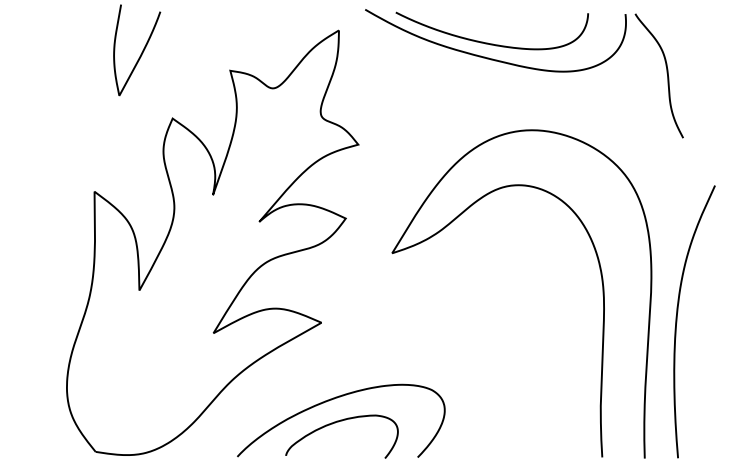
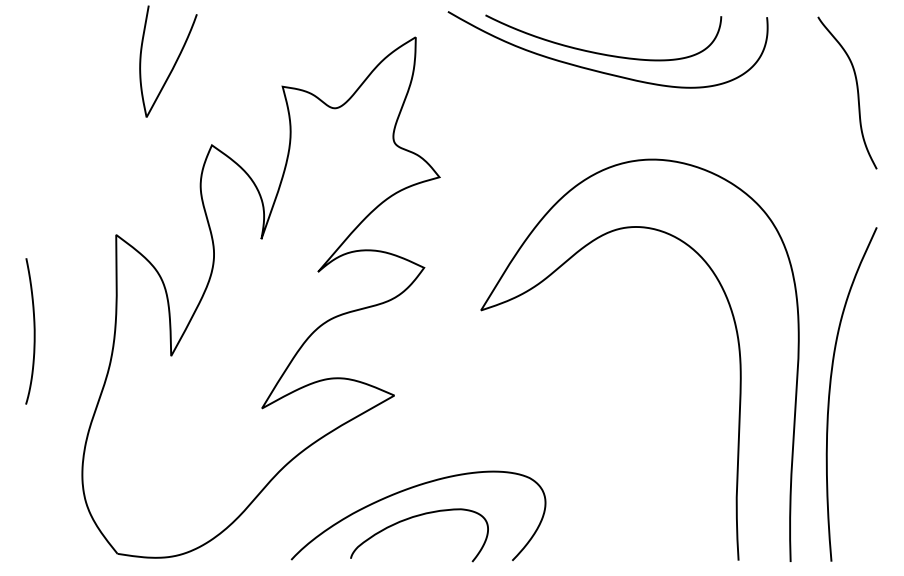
curve: (666, 73) -> (856, 89), moved
curve: (27, 270) -> (33, 331), added

